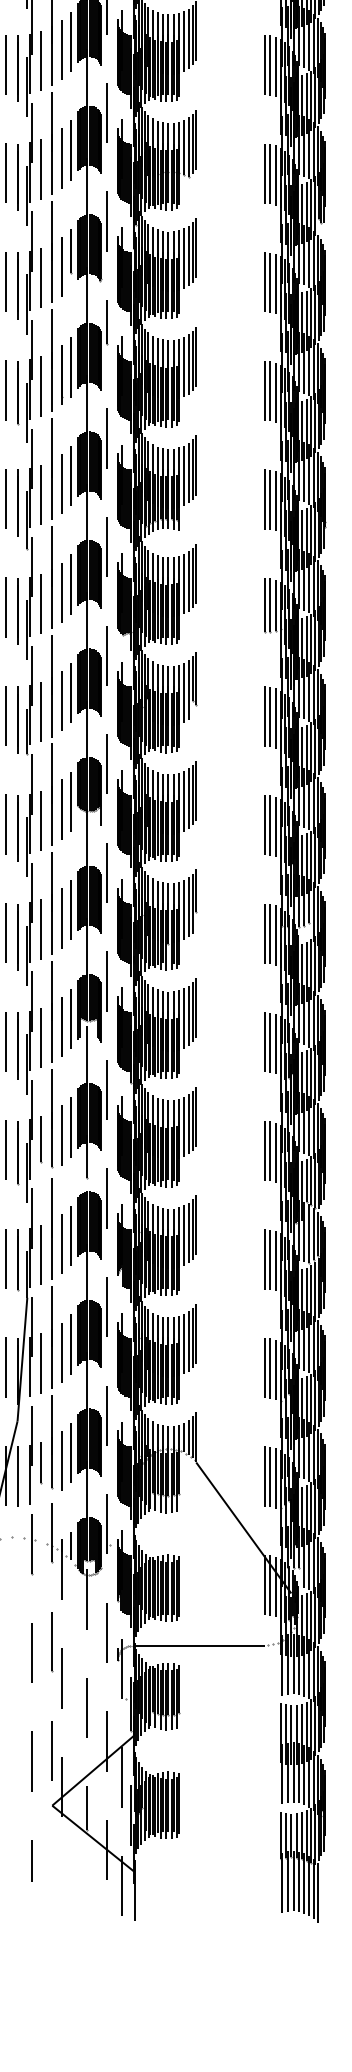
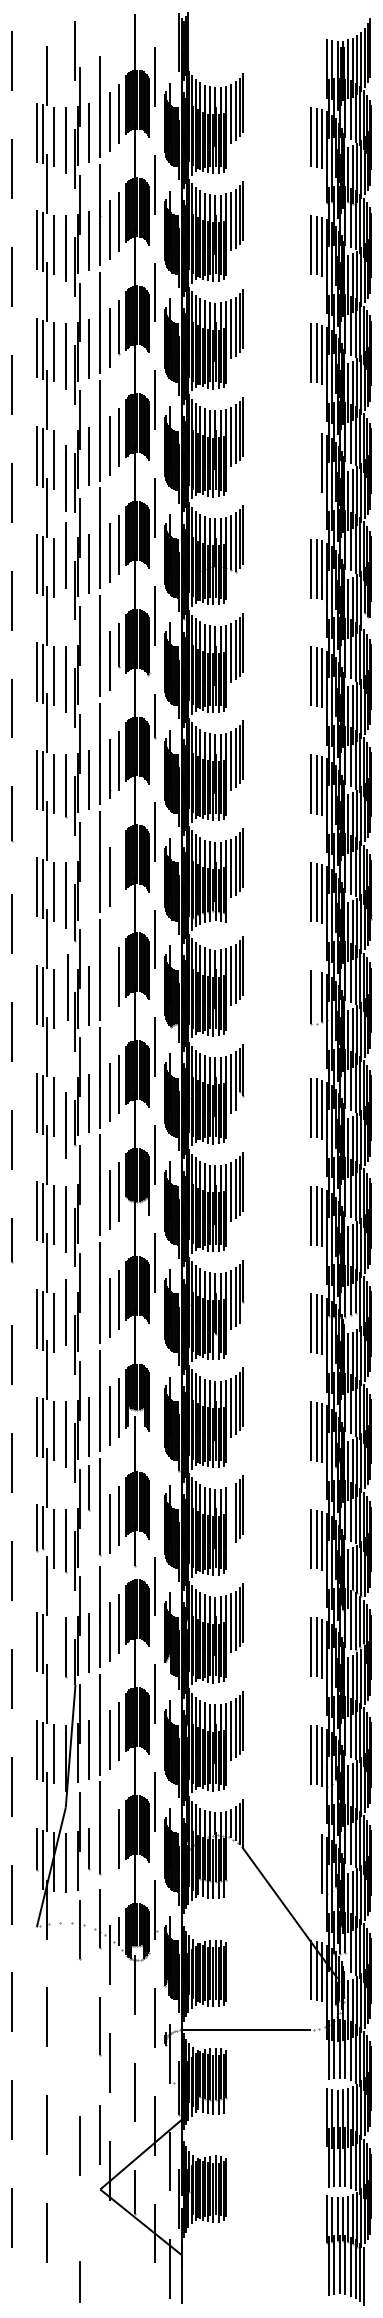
line: (264, 64) -> (311, 460), removed
line: (269, 65) -> (316, 461), removed
line: (17, 68) -> (65, 478), moved
line: (17, 177) -> (65, 555), moved
line: (40, 277) -> (88, 671), removed
line: (70, 475) -> (118, 868), removed
line: (40, 494) -> (88, 887), removed
line: (61, 592) -> (109, 984), removed
line: (269, 604) -> (316, 996), removed
line: (17, 611) -> (67, 987), moved
line: (17, 720) -> (65, 1125), moved
line: (40, 820) -> (88, 1210), removed
line: (40, 928) -> (88, 1318), removed
line: (17, 936) -> (65, 1312), moved
line: (107, 981) -> (155, 1370), removed
line: (107, 1089) -> (155, 1478), removed
line: (184, 1127) -> (231, 1515), removed
line: (41, 1140) -> (89, 1488), moved
line: (6, 1258) -> (54, 1646), removed
line: (61, 1461) -> (109, 1847), removed
line: (264, 1476) -> (311, 1862), removed
line: (269, 1476) -> (316, 1862), removed
line: (31, 1652) -> (79, 2037), removed
line: (31, 1860) -> (79, 2281), moved

